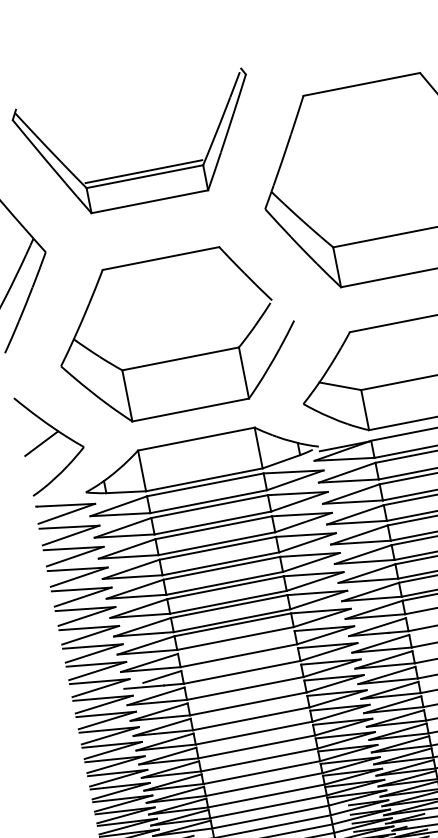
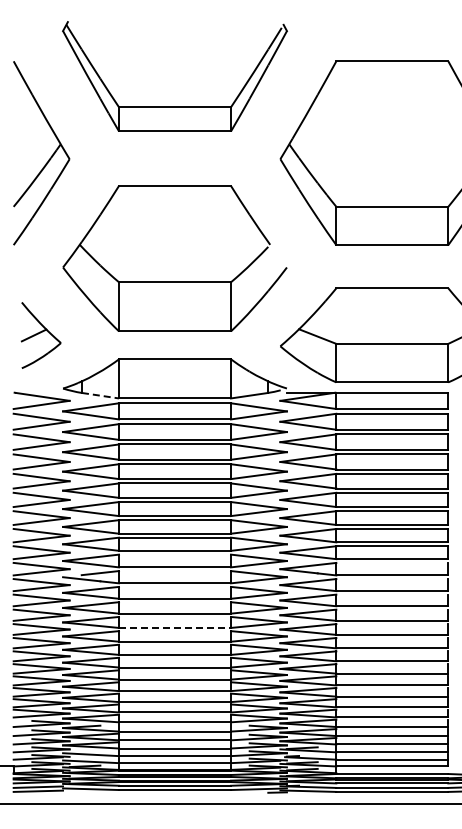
line: (144, 171) -> (175, 102), removed
part: (51, 441) -> (40, 335), size x0.7
line: (126, 491) -> (100, 395), solid -> dashed
line: (251, 718) -> (175, 627), solid -> dashed

